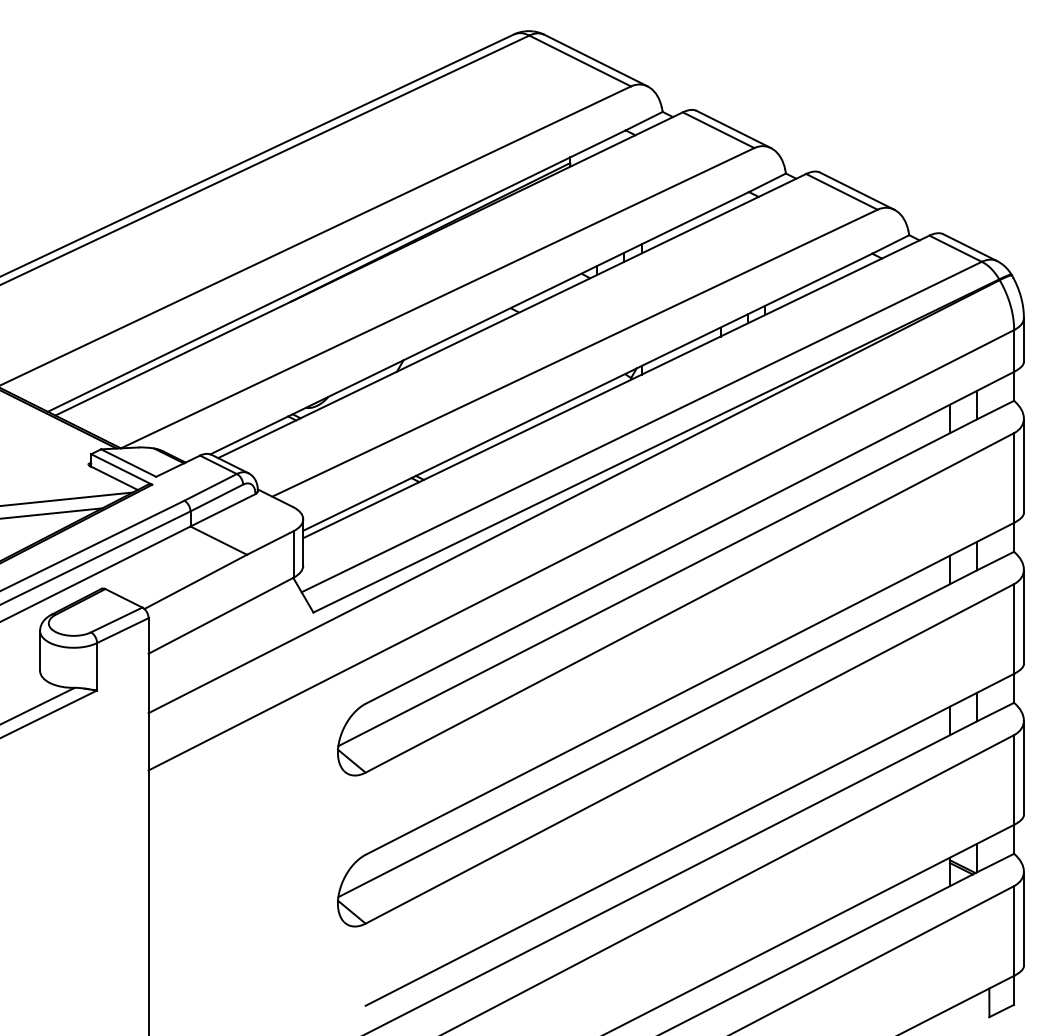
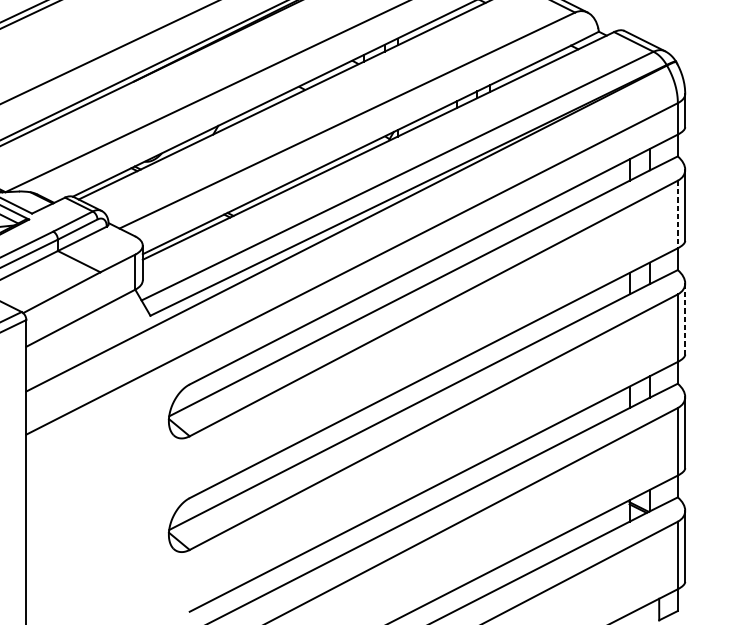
line: (1014, 477) -> (678, 214), solid -> dashed
line: (1023, 617) -> (684, 319), solid -> dashed

